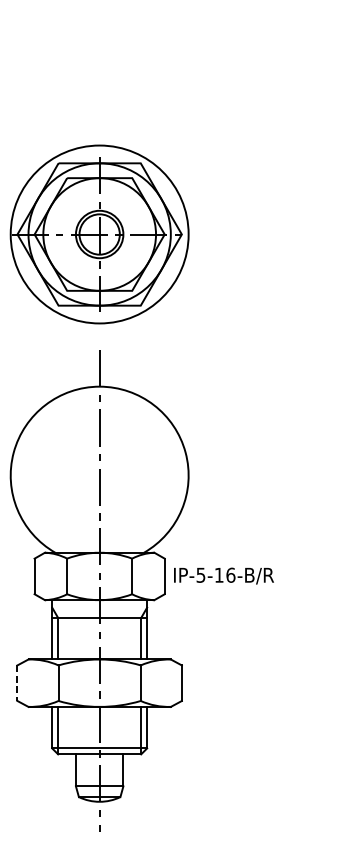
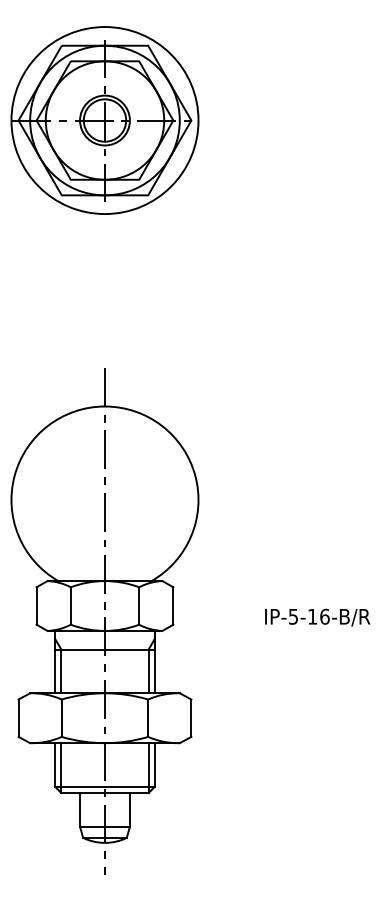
part: (99, 234) -> (104, 120), moved
text: (223, 575) -> (317, 617), moved
line: (17, 683) -> (18, 718), dashed -> solid

